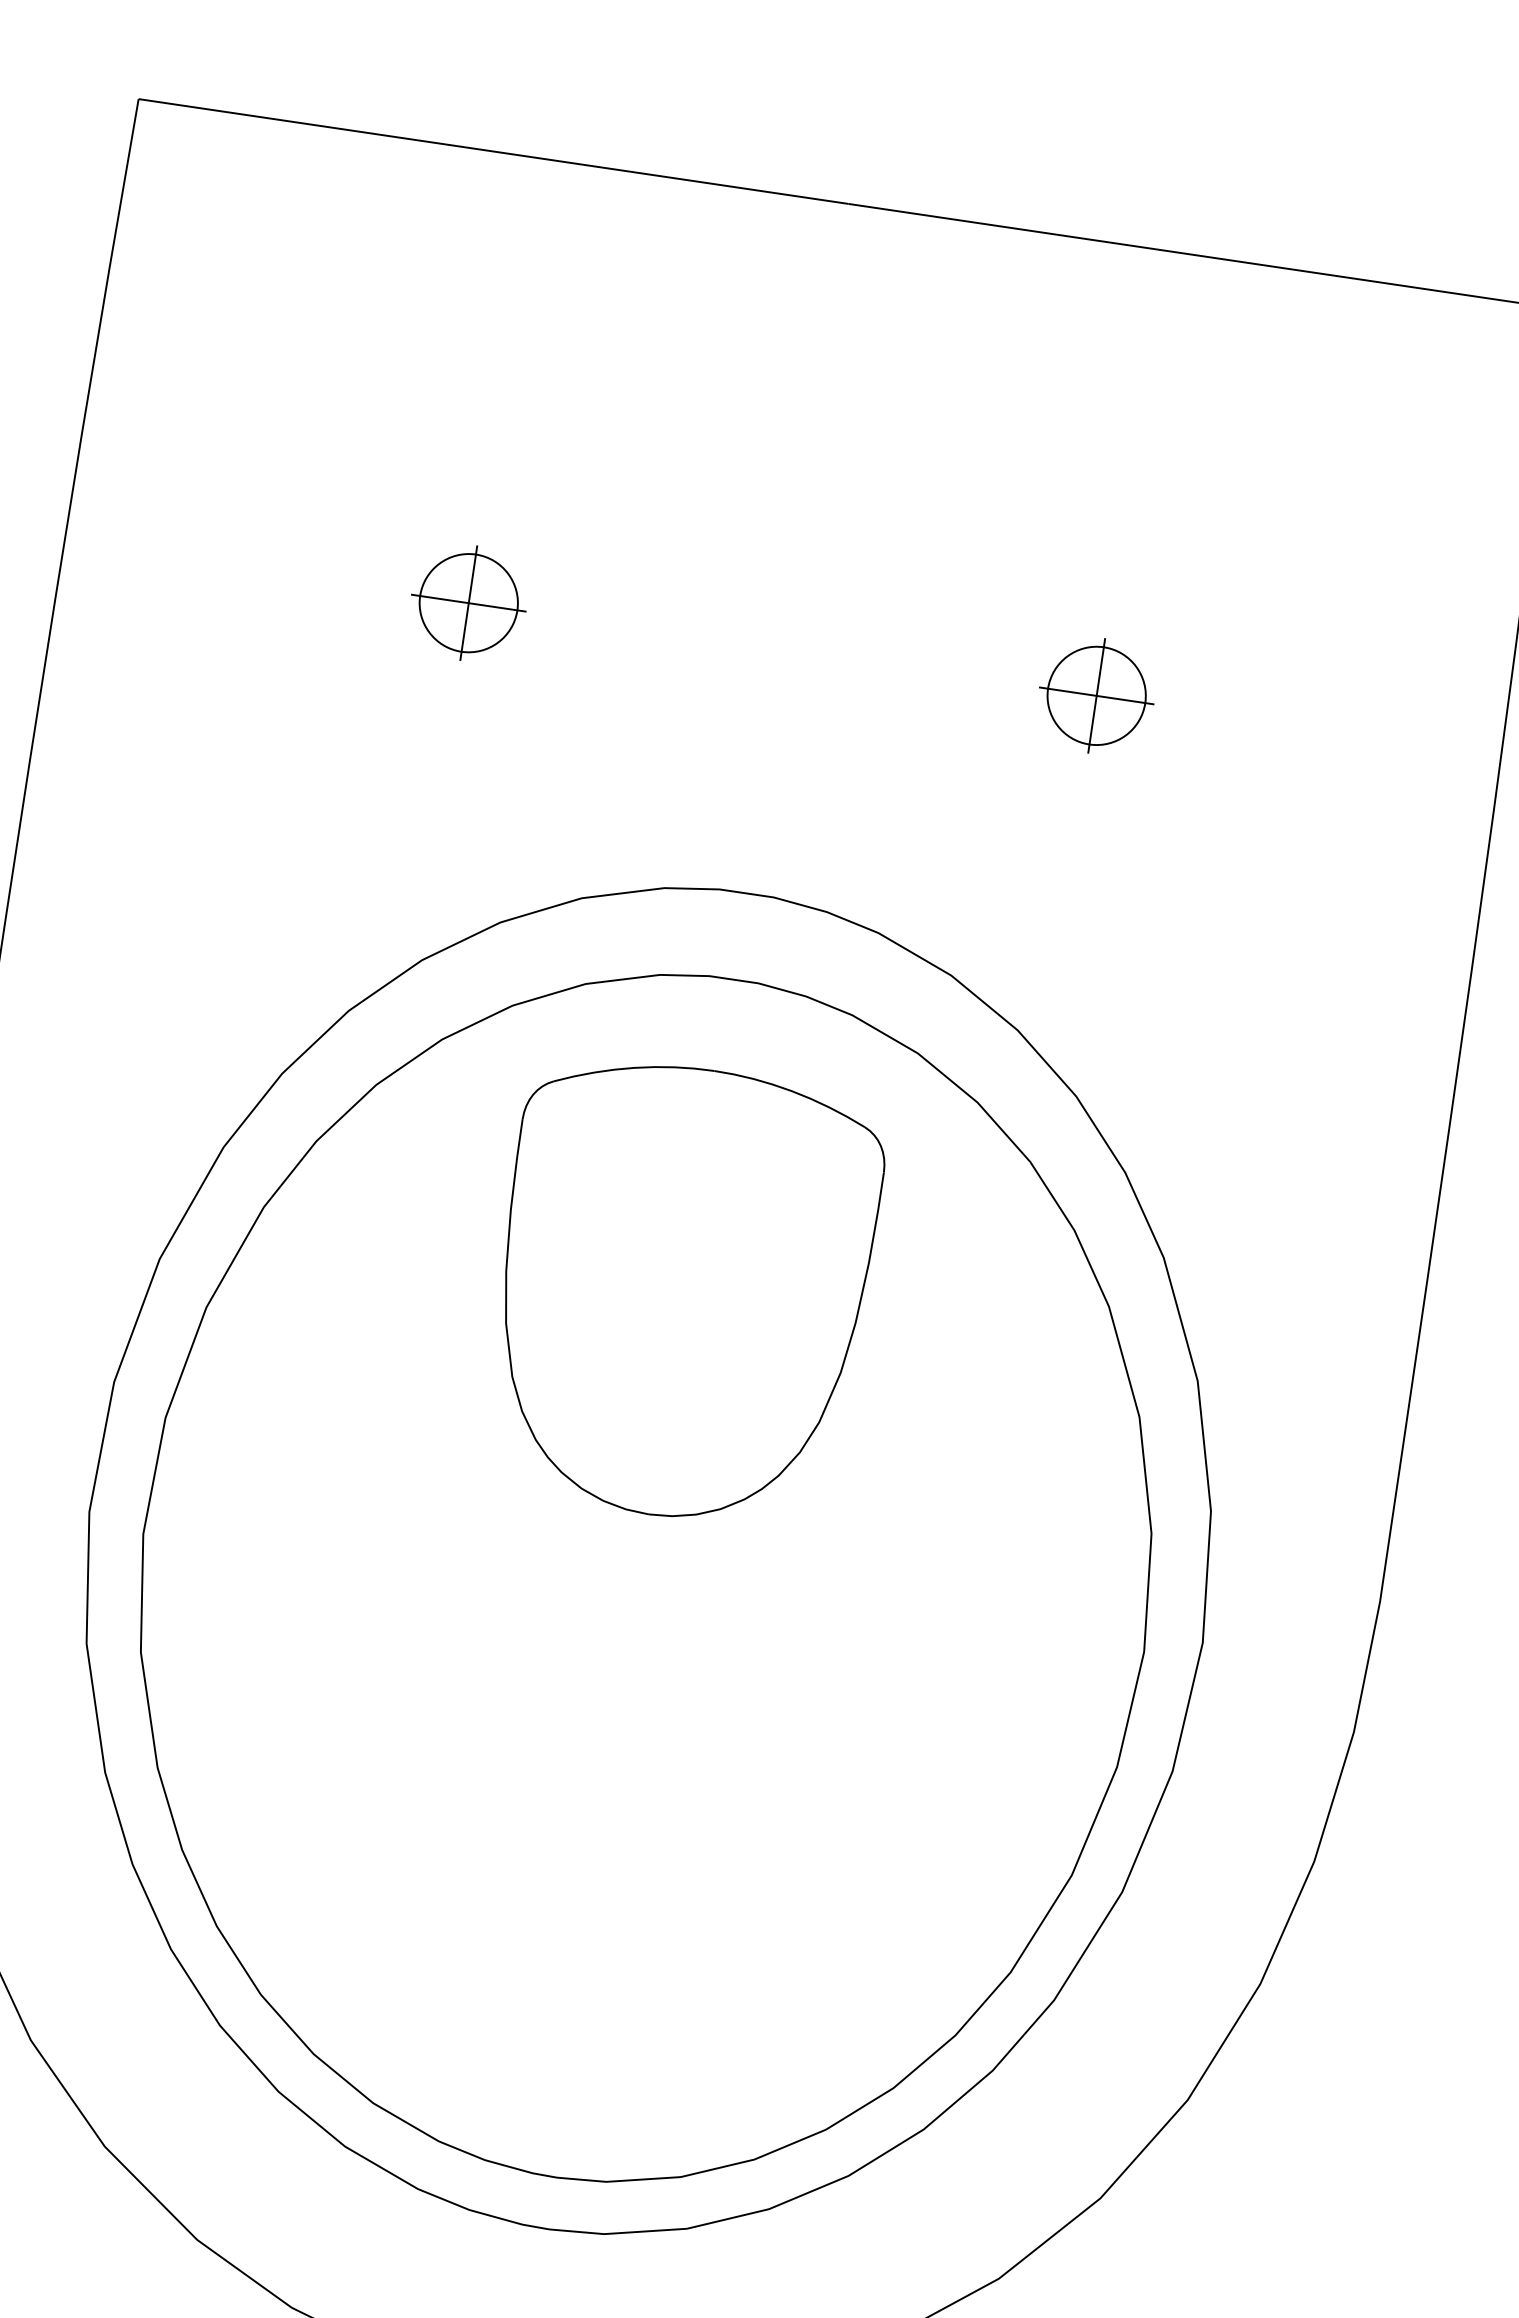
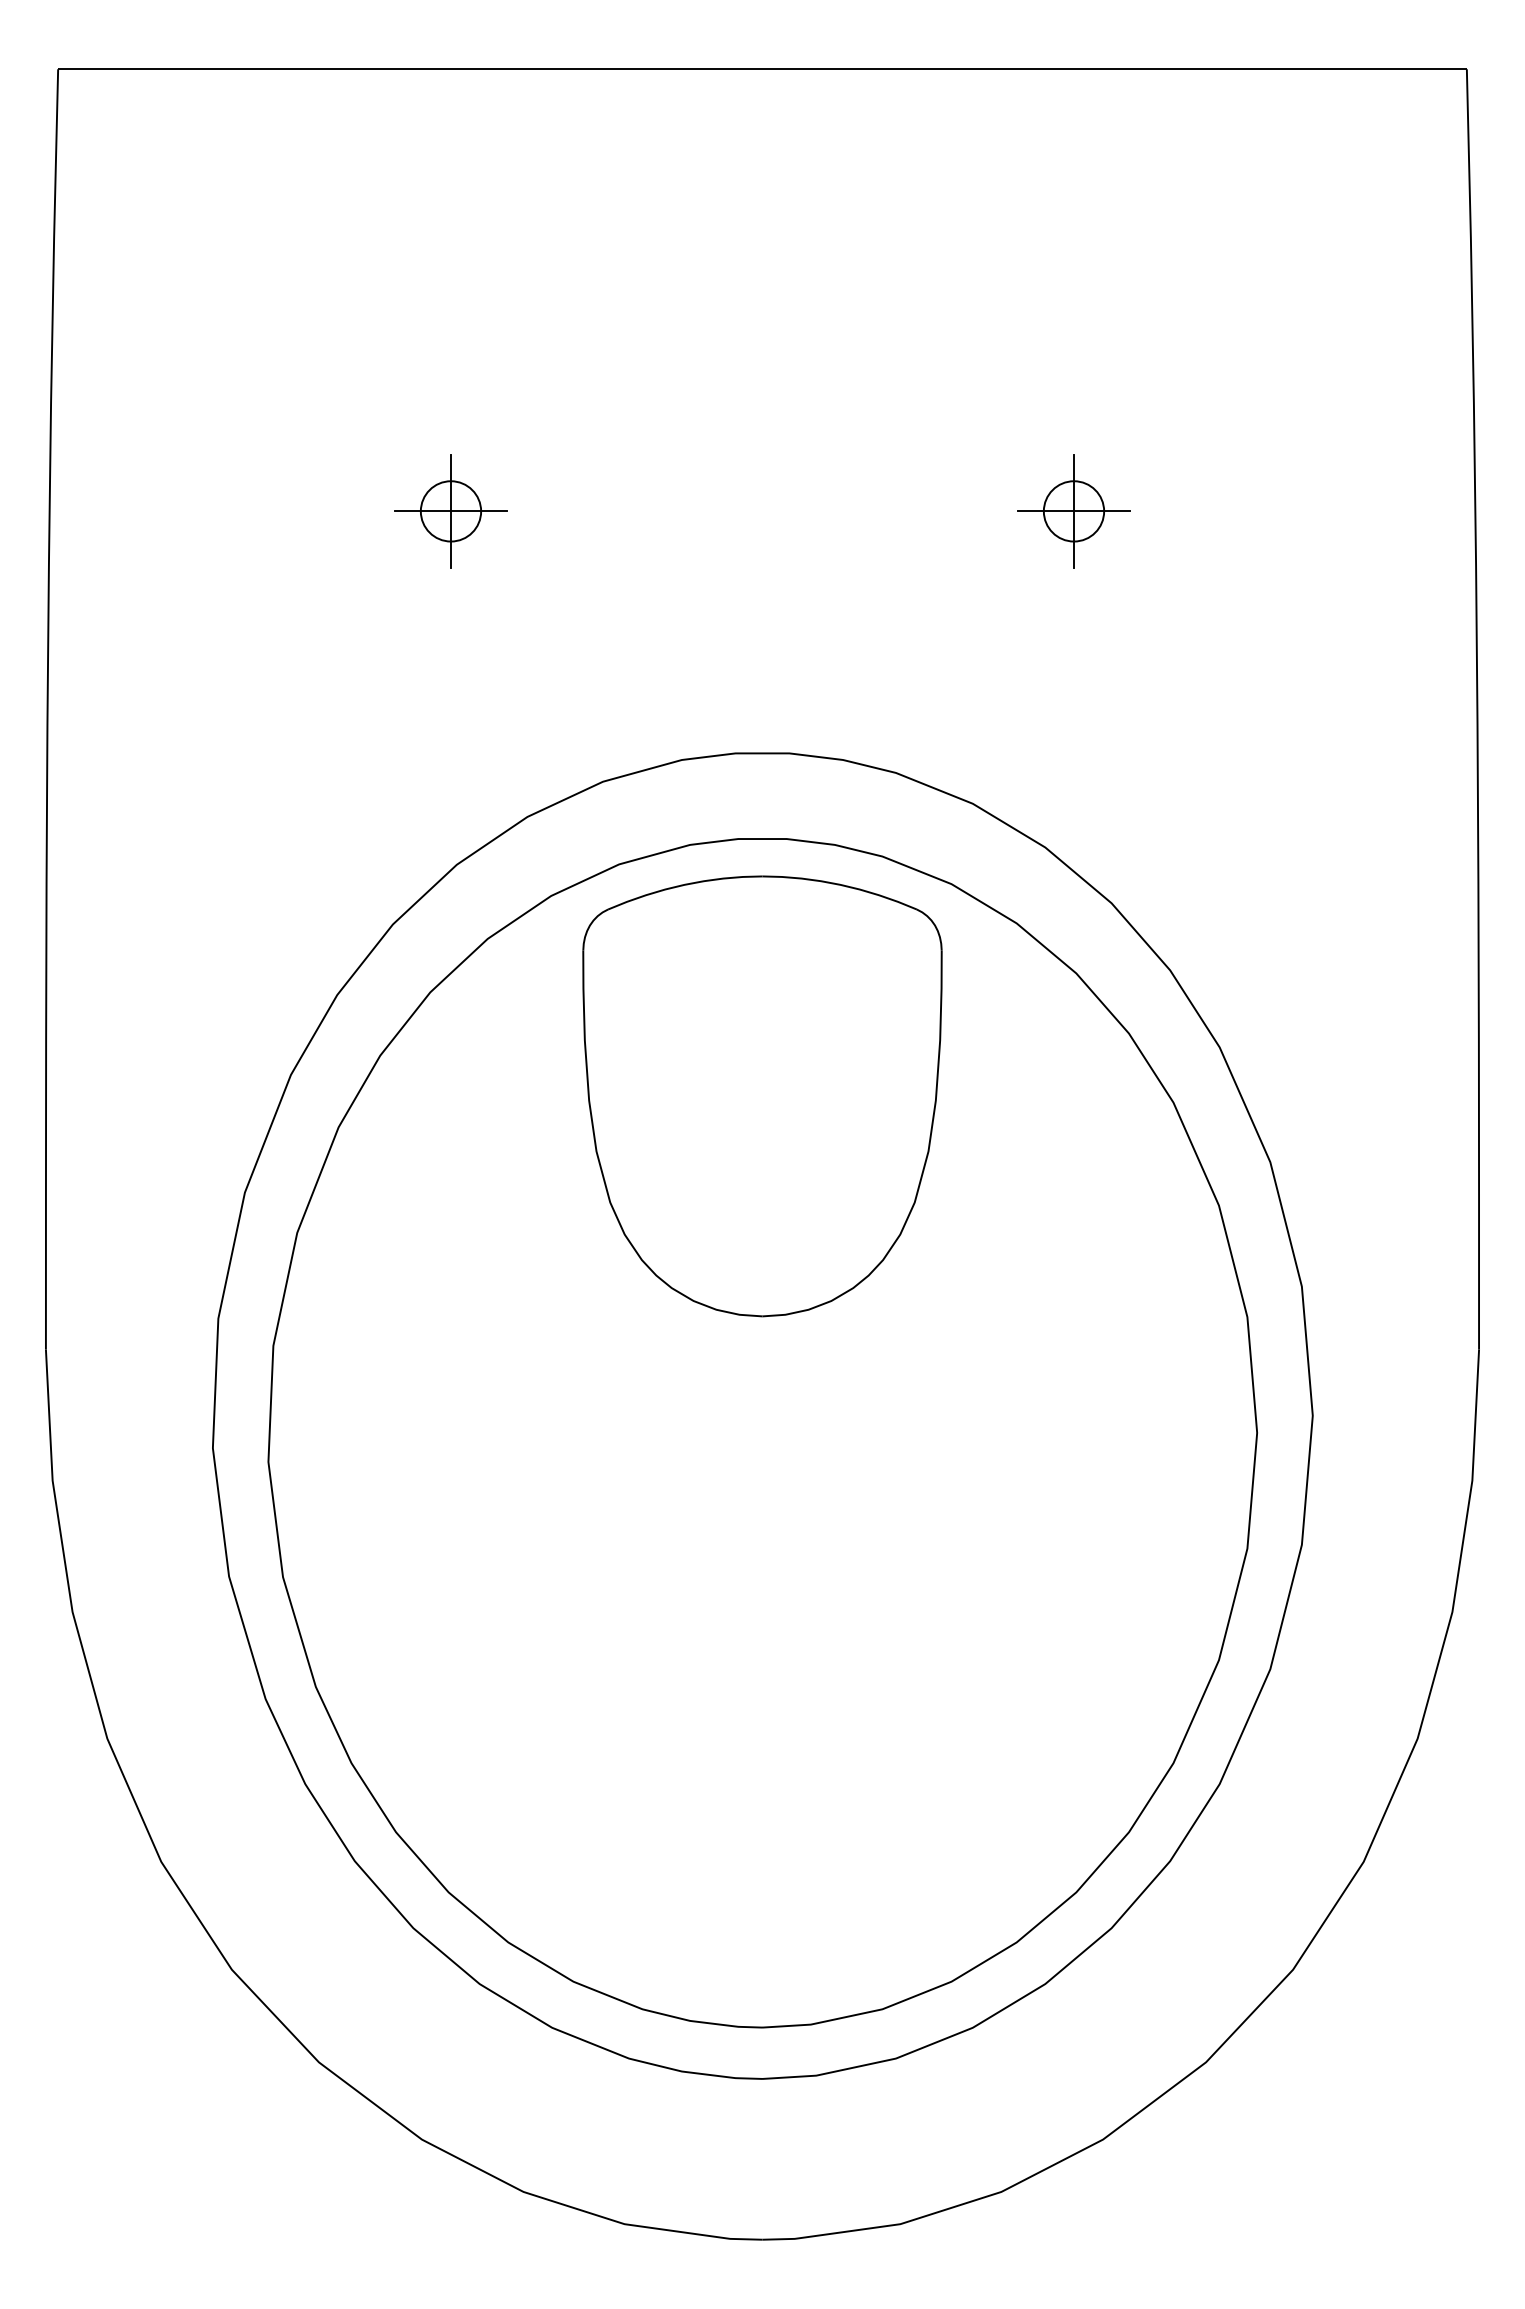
circle: (468, 603) -> (450, 511), size x0.62
circle: (1096, 695) -> (1073, 511), size x0.62
part: (681, 1292) -> (762, 1096), moved

